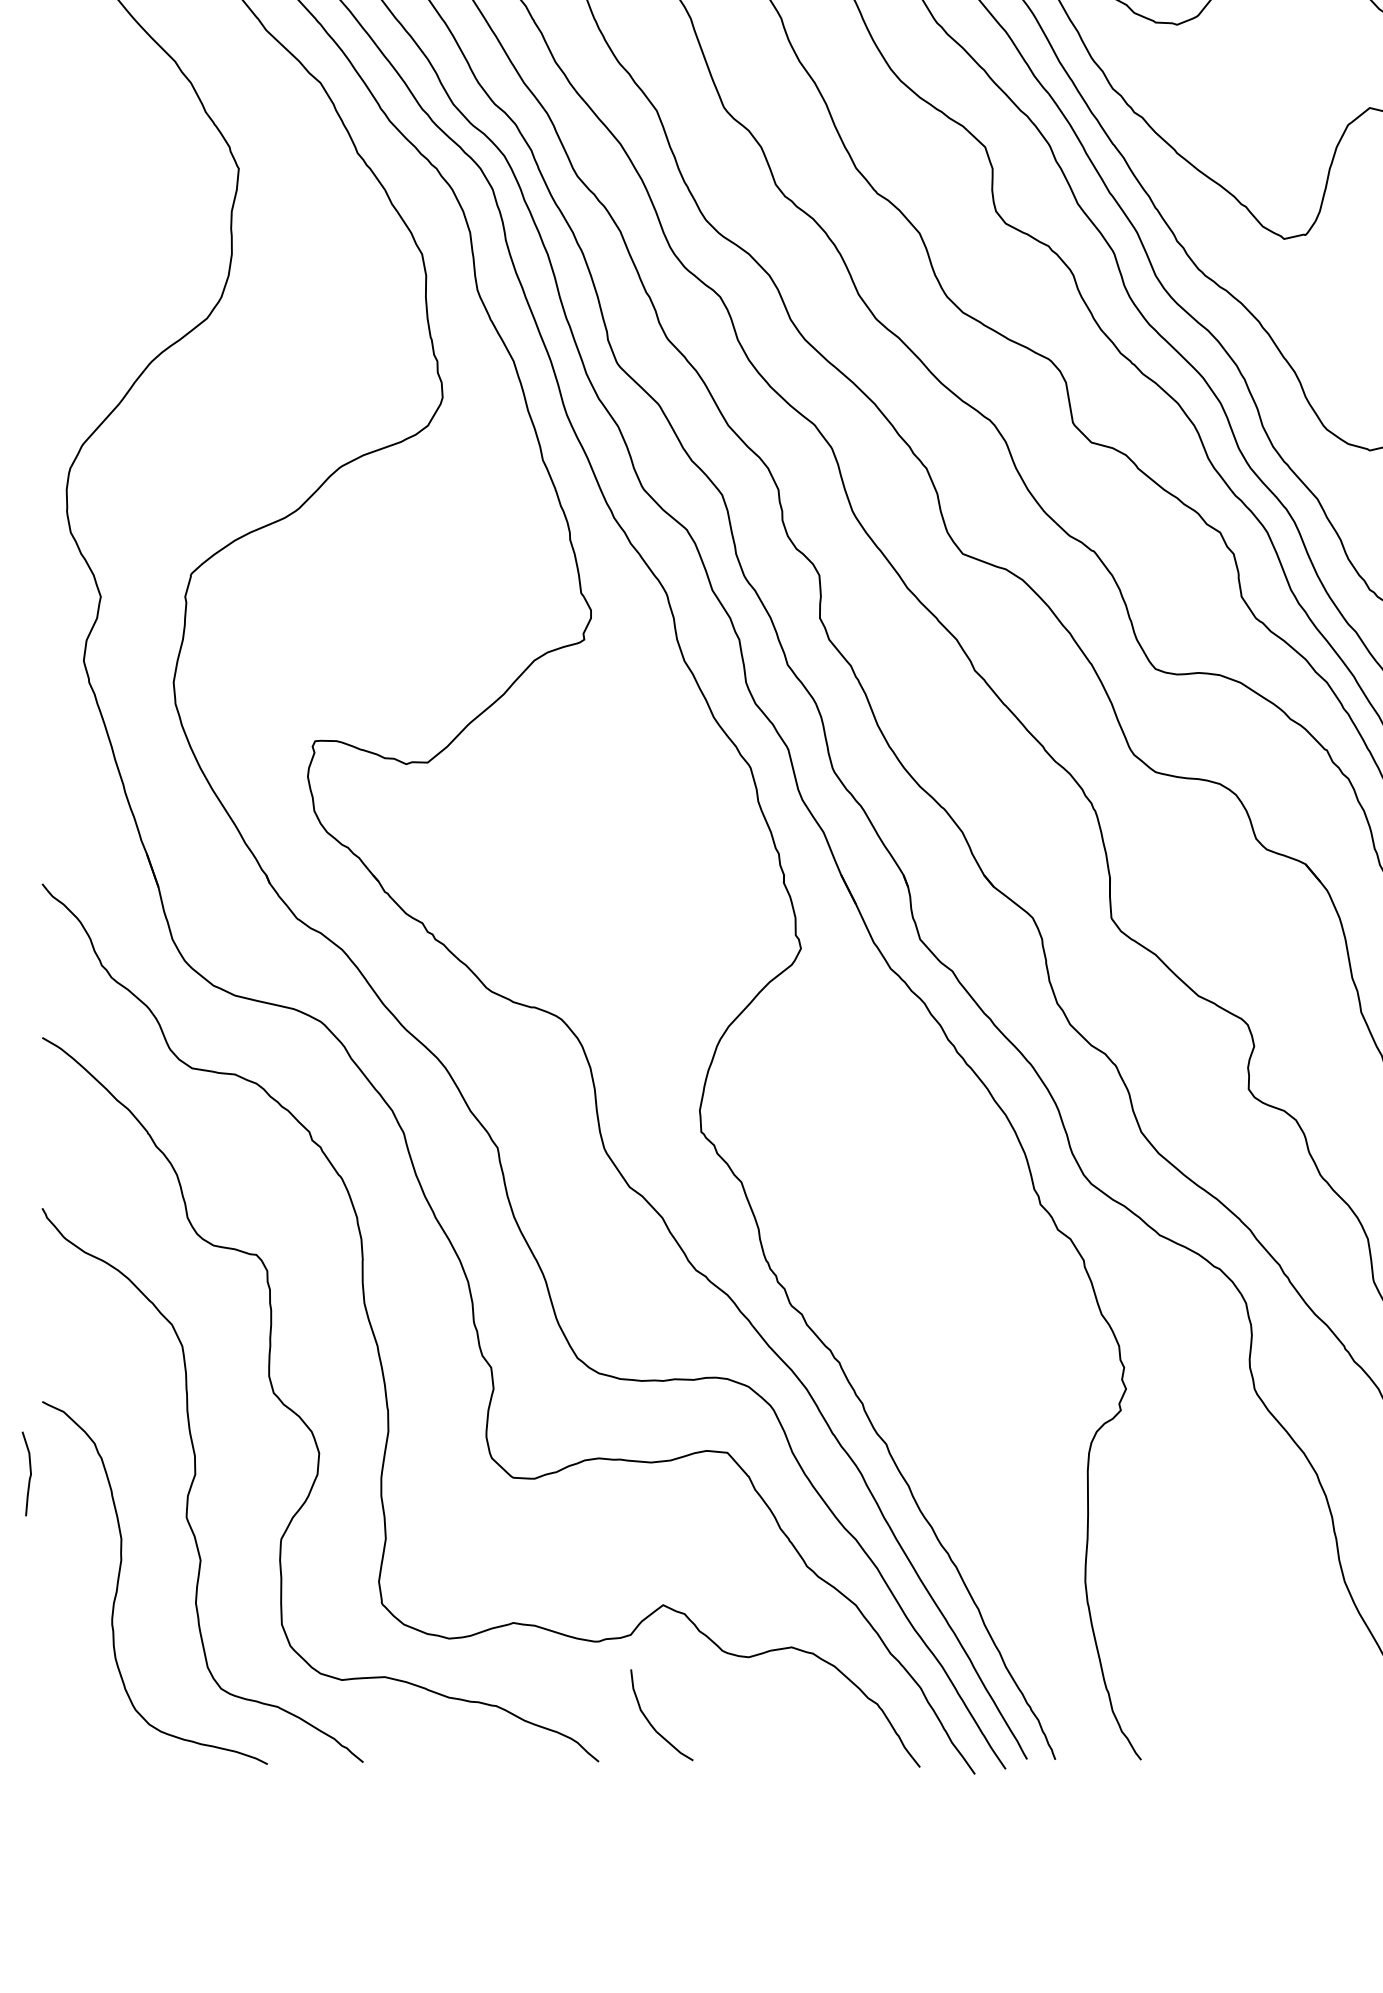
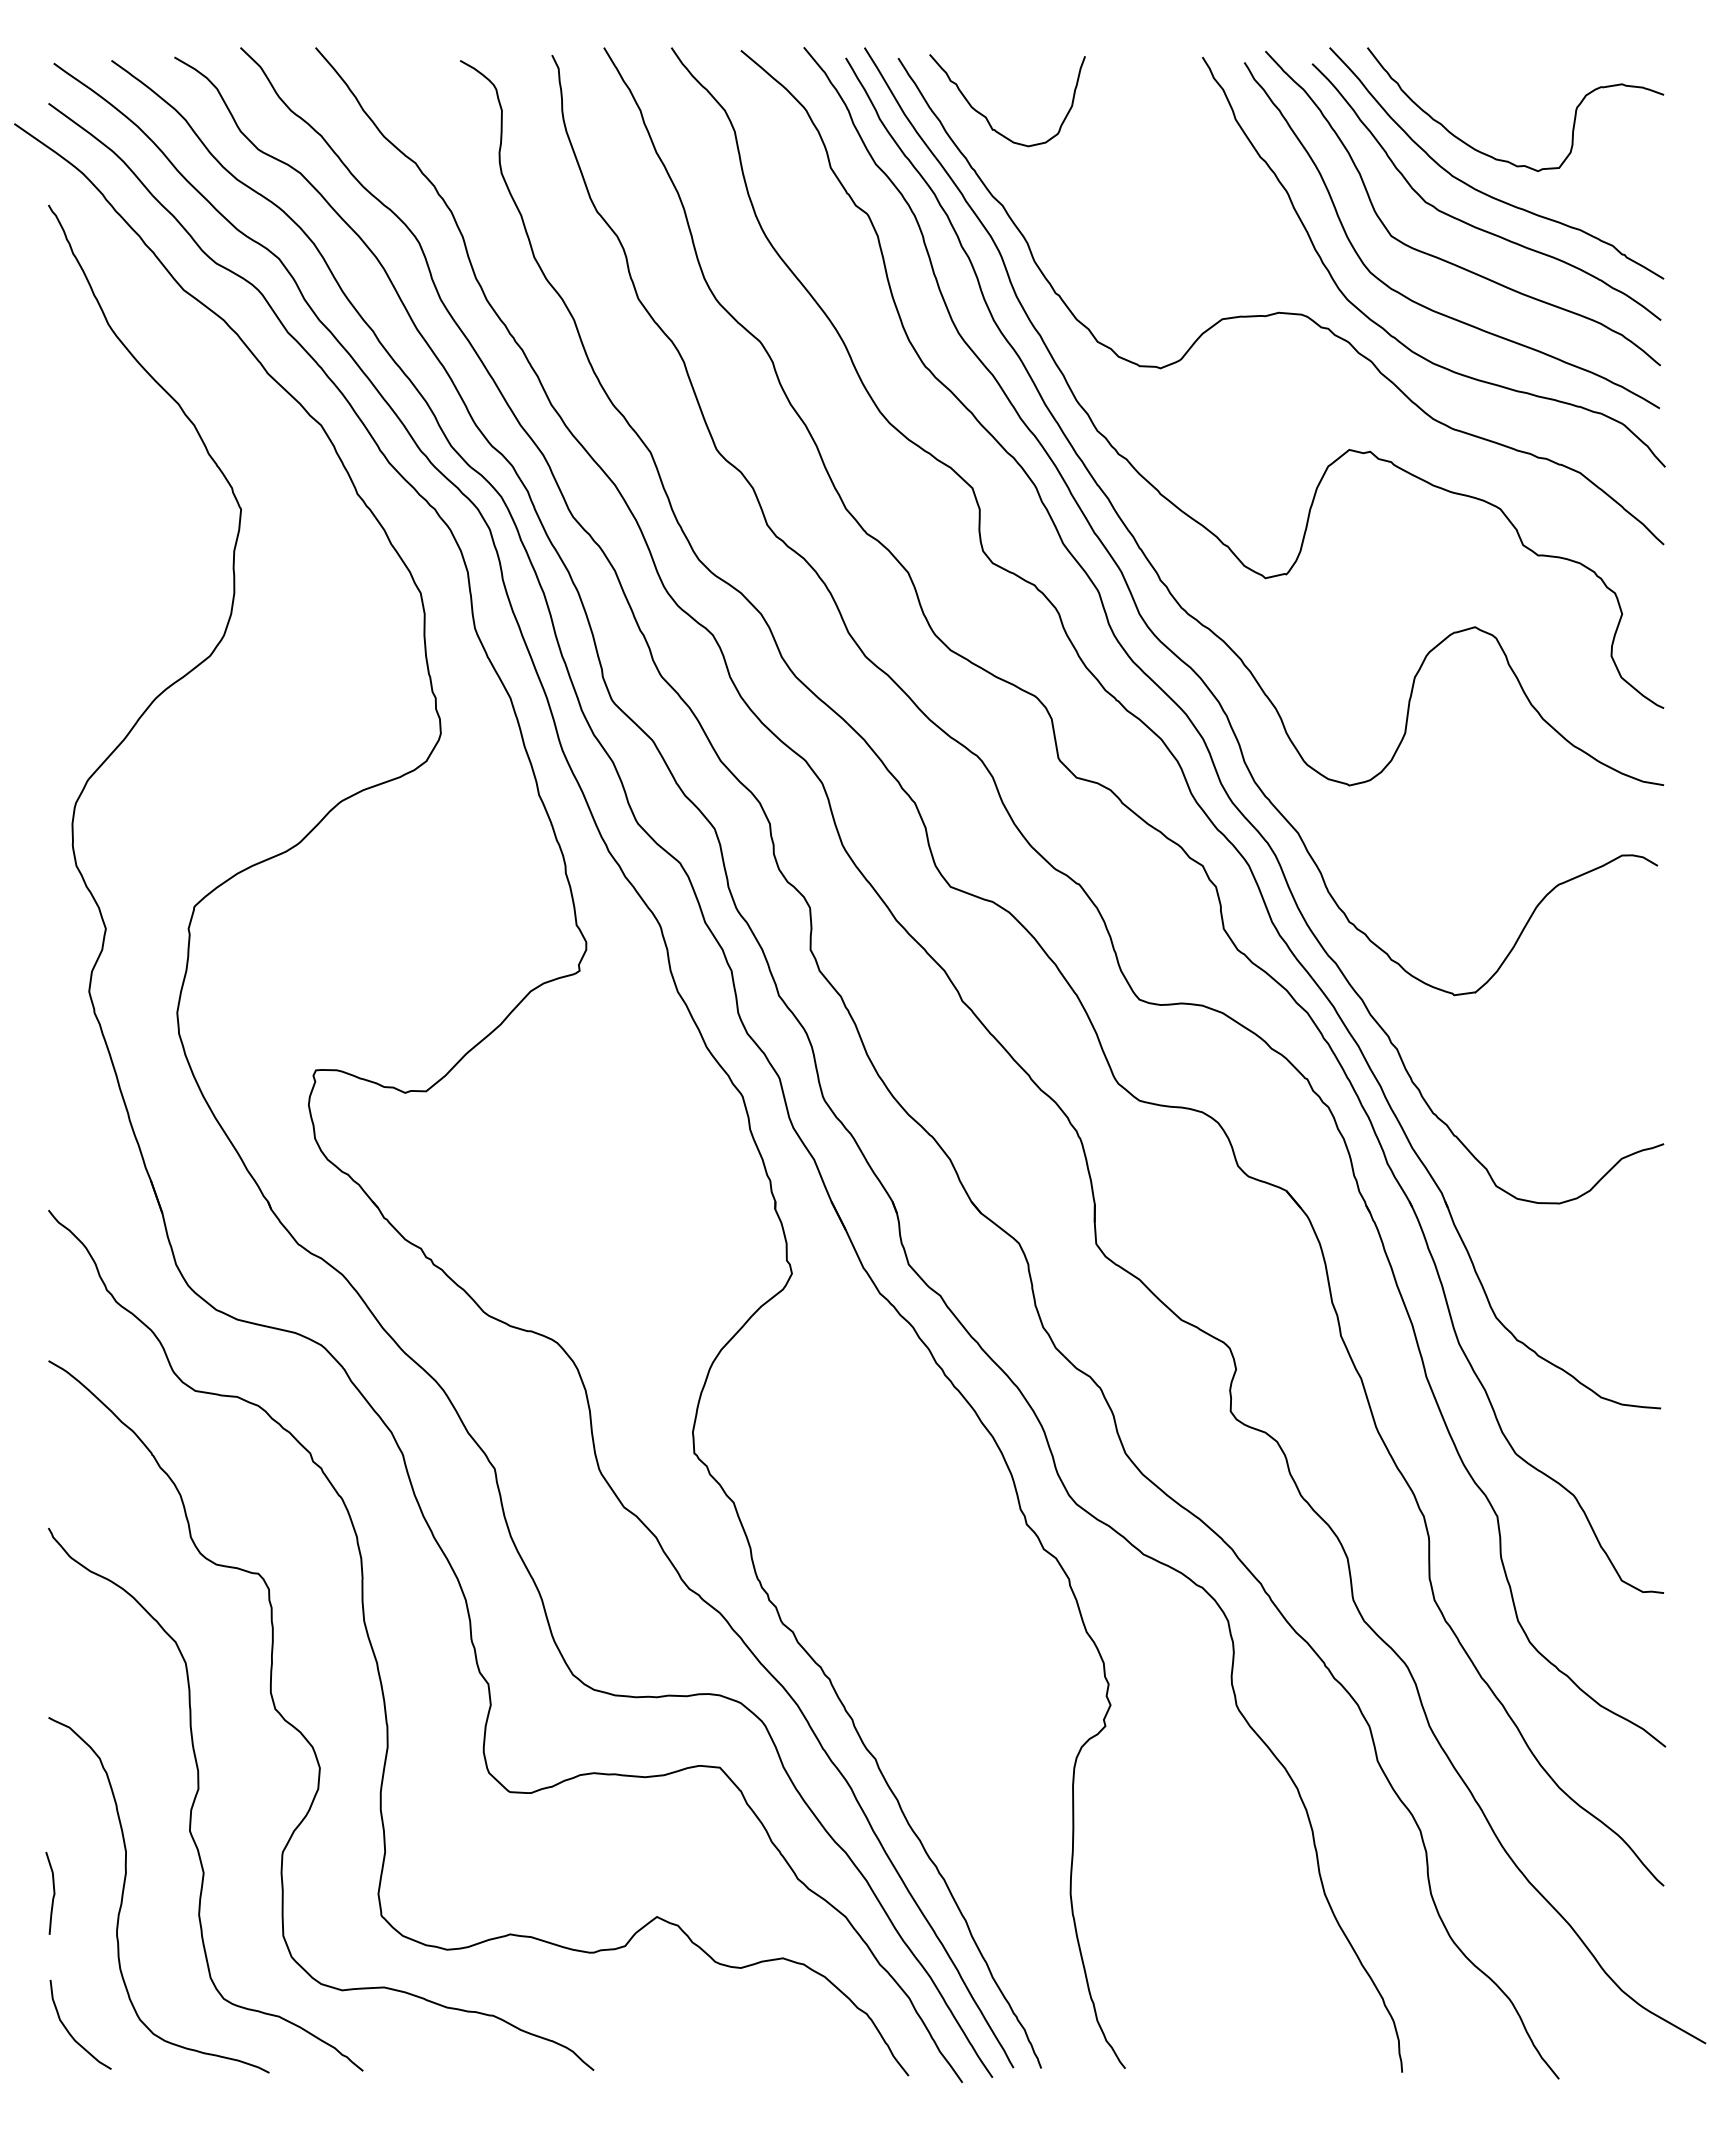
curve: (30, 1474) -> (53, 1893), moved
curve: (650, 1722) -> (69, 2031), moved

